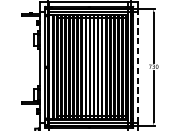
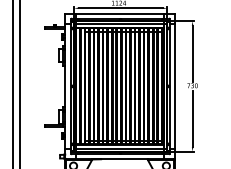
line: (137, 66) -> (174, 85), dashed -> solid

